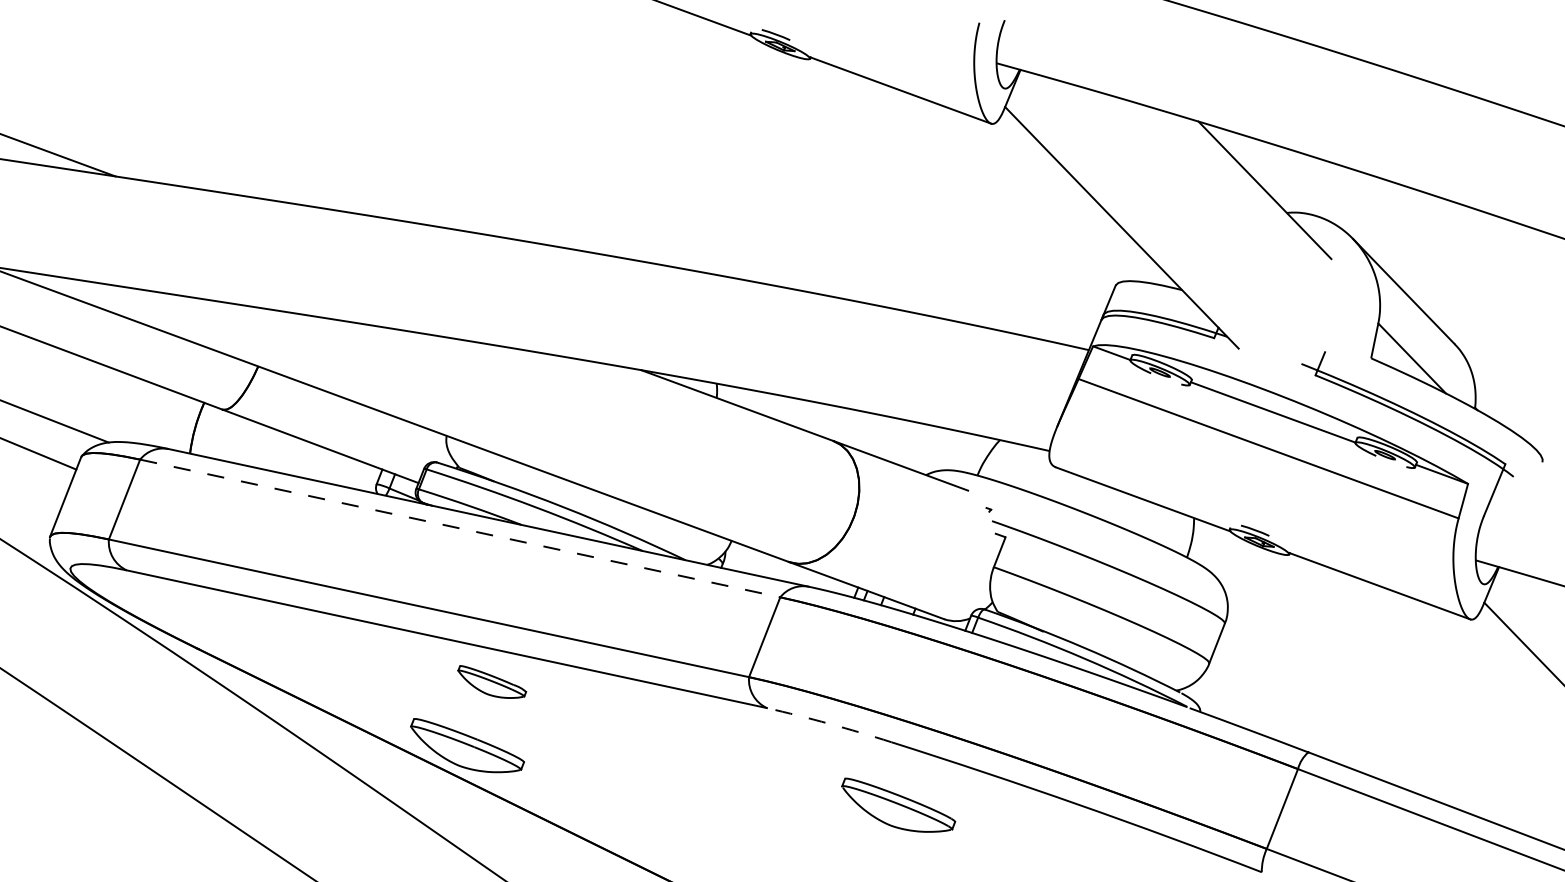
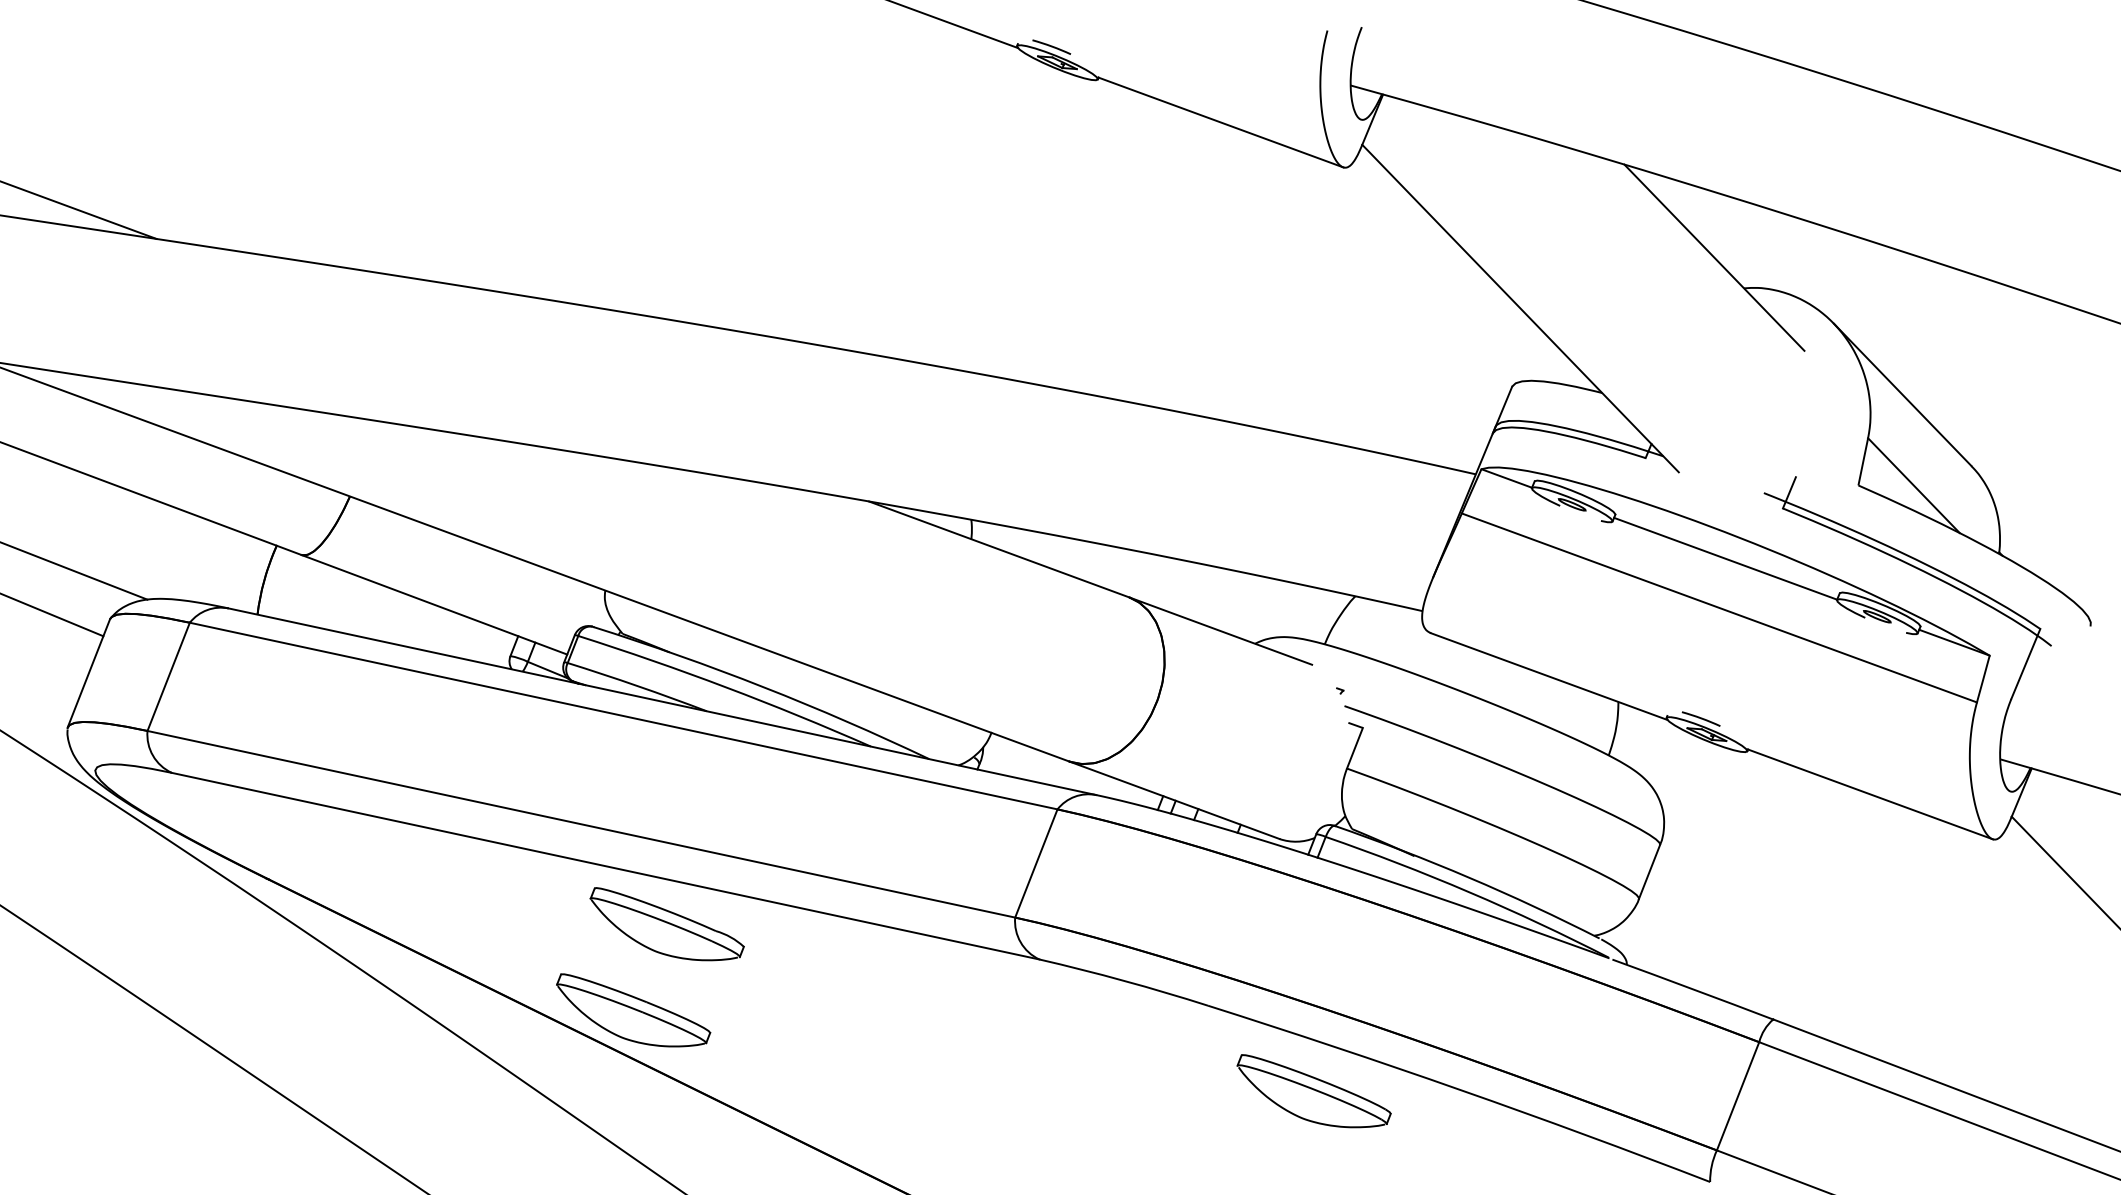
line: (460, 528) -> (624, 716), dashed -> solid
part: (491, 681) -> (666, 923), size x1.67
arc: (829, 723) -> (1124, 980), dashed -> solid
part: (898, 804) -> (1313, 1090), moved

